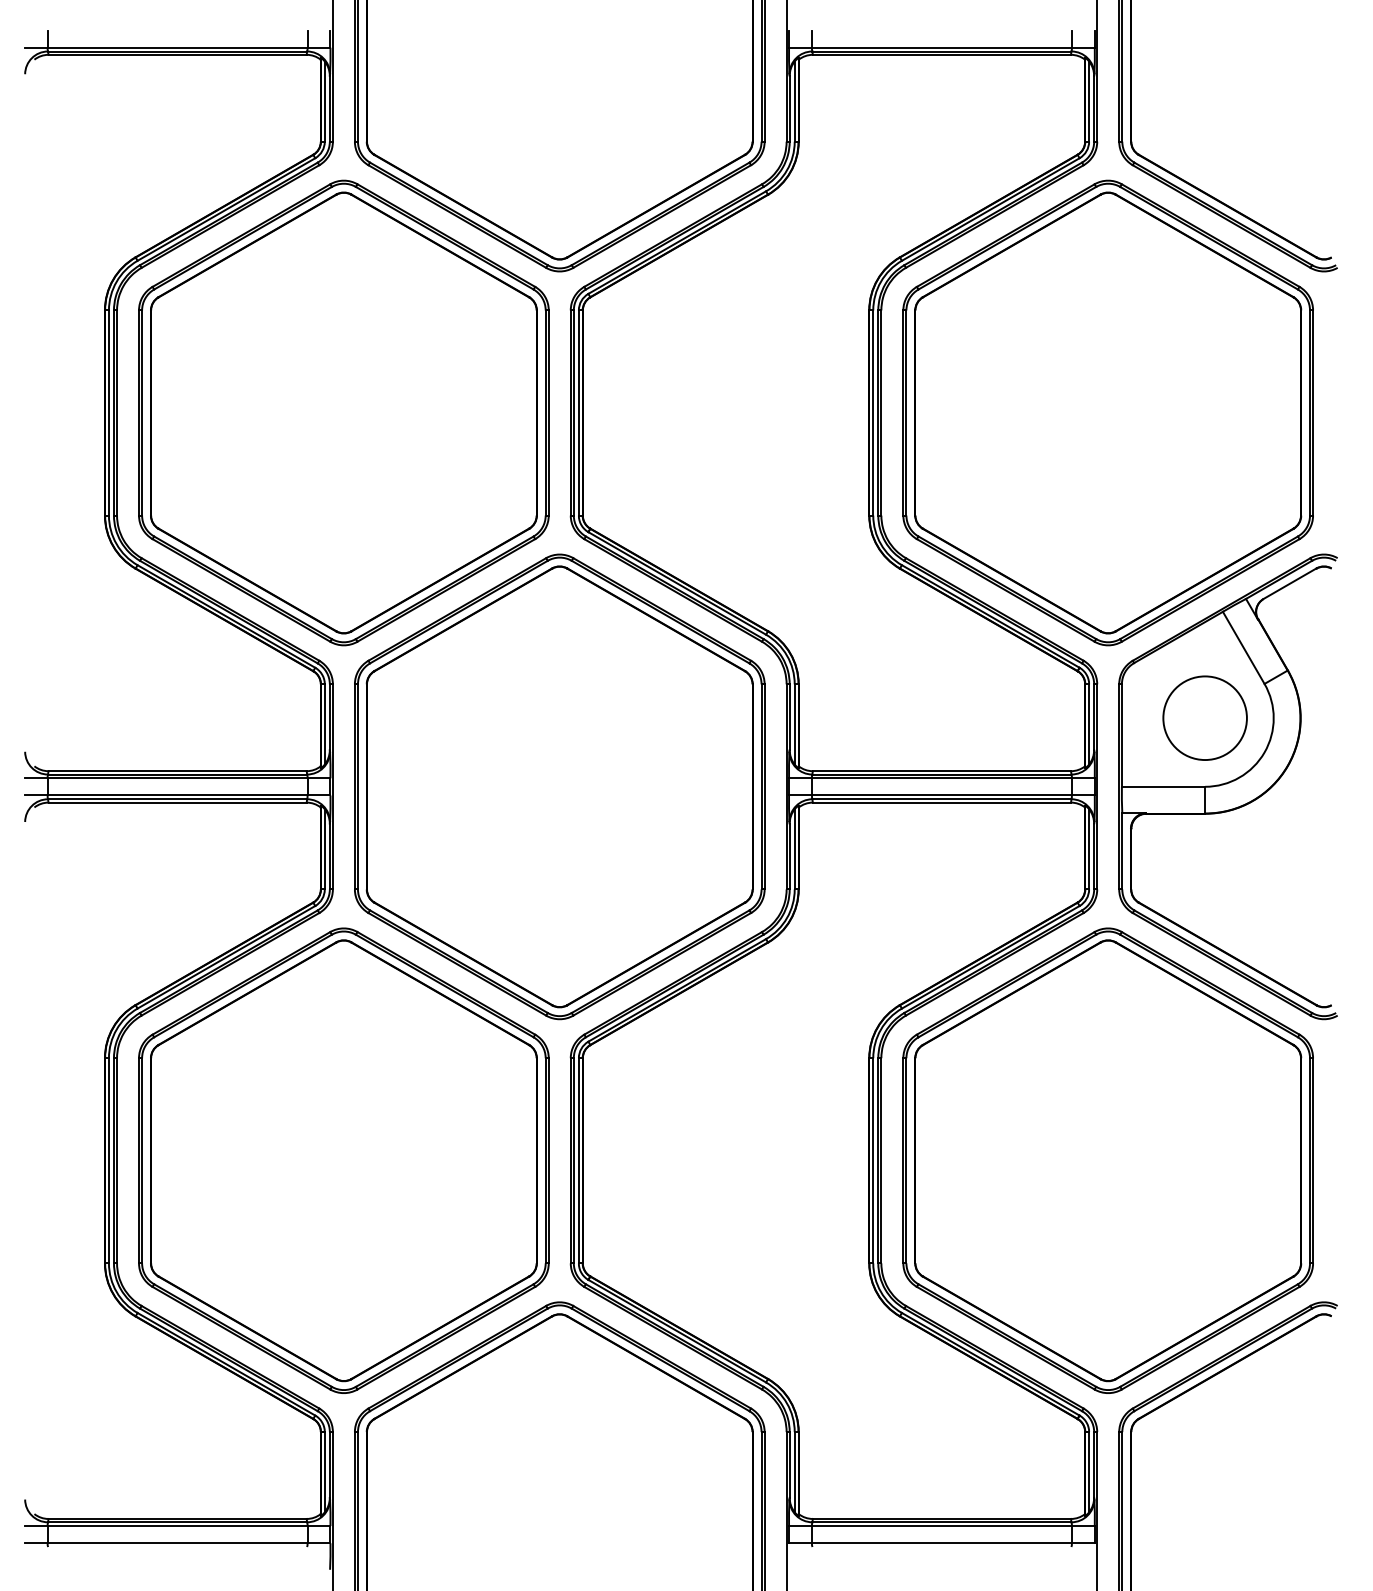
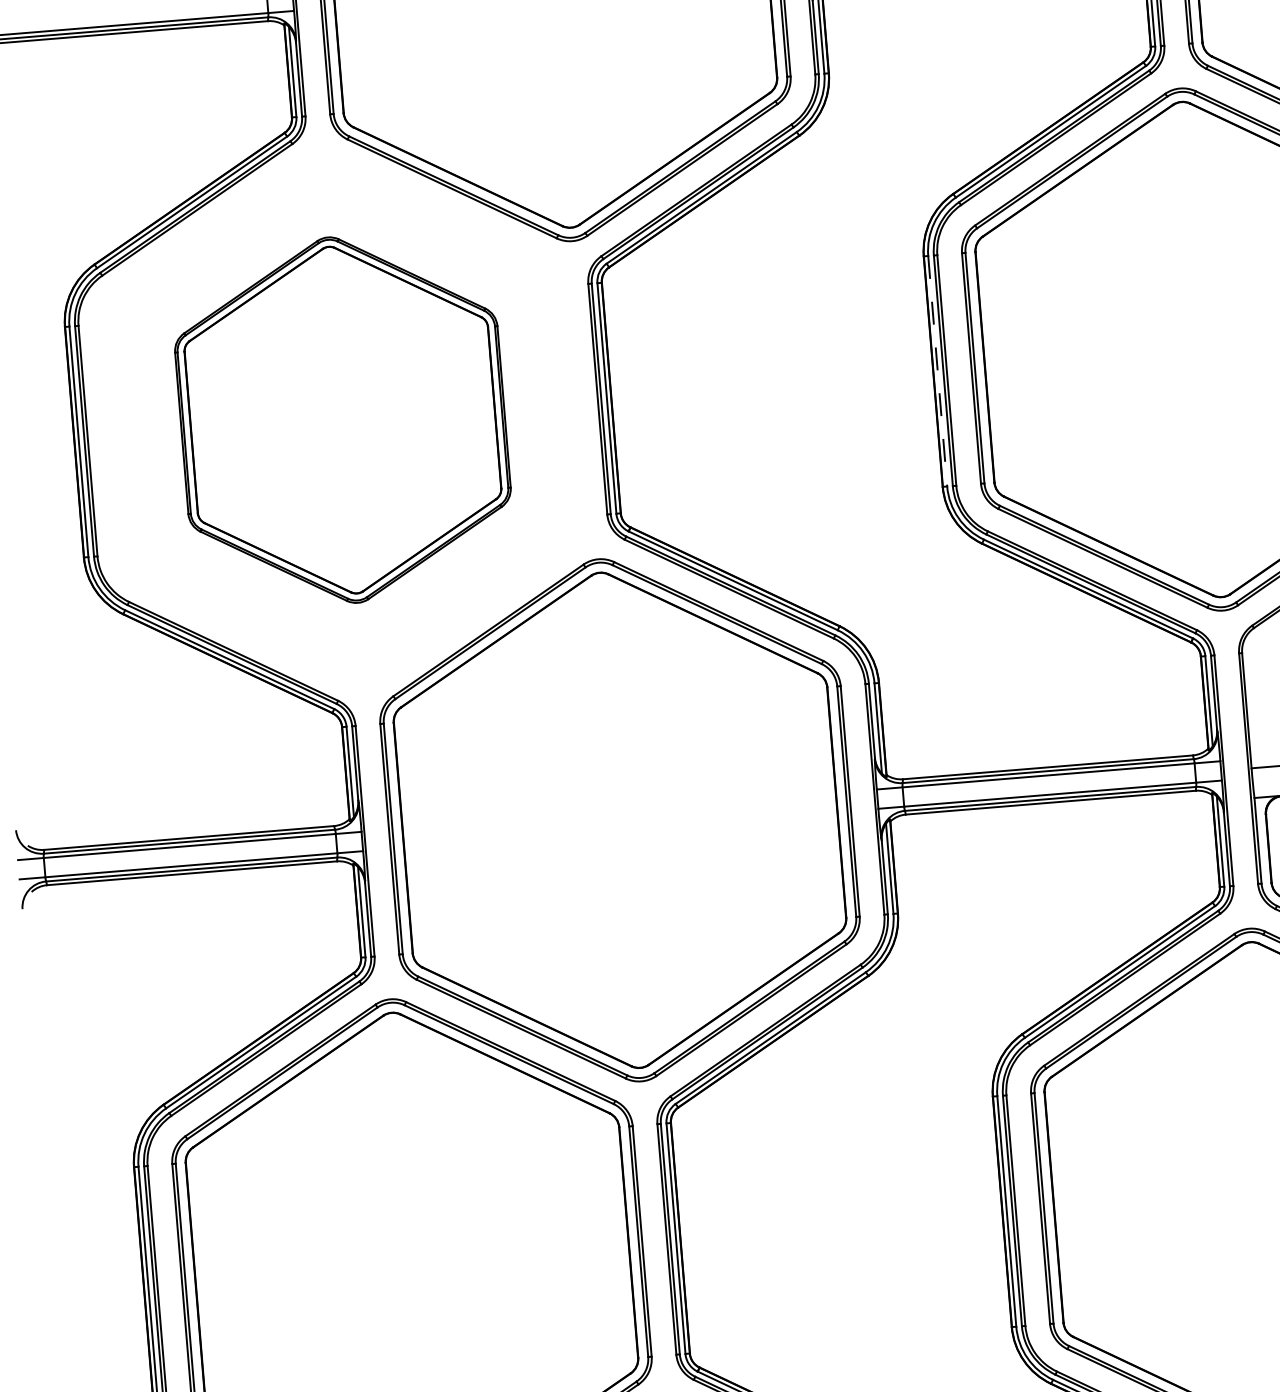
part: (343, 412) -> (342, 419), size x0.7
line: (873, 413) -> (938, 371), solid -> dashed

